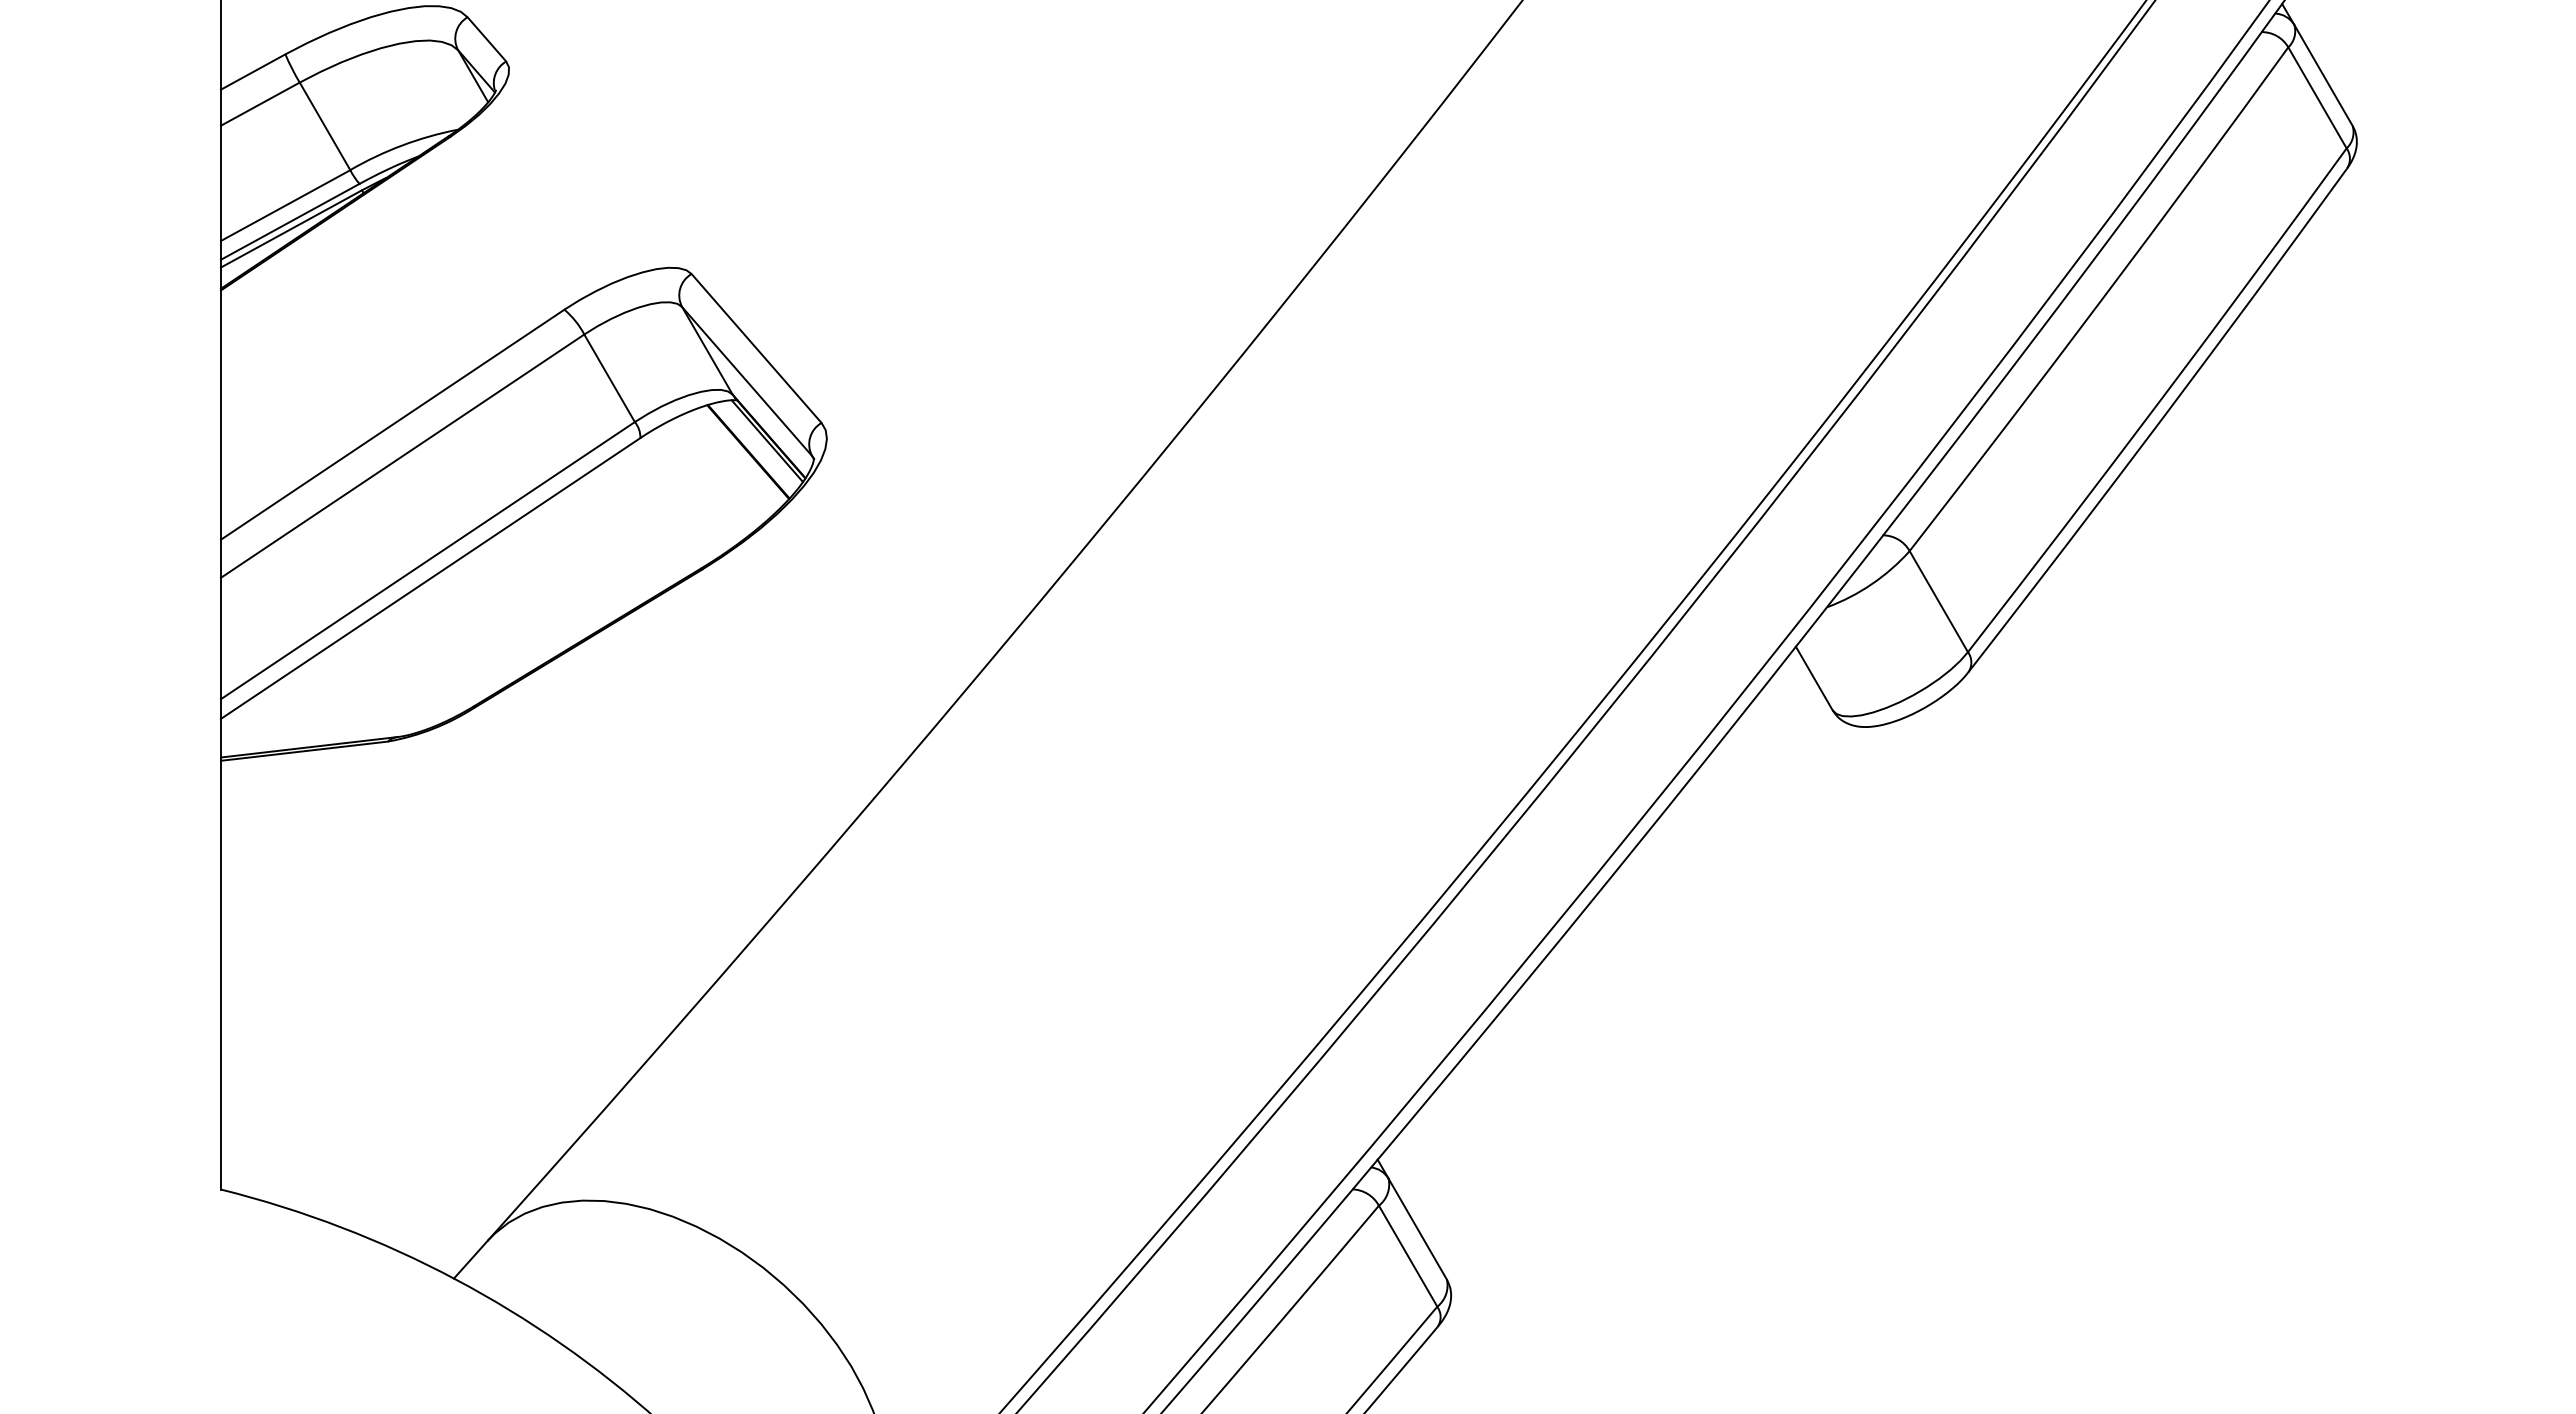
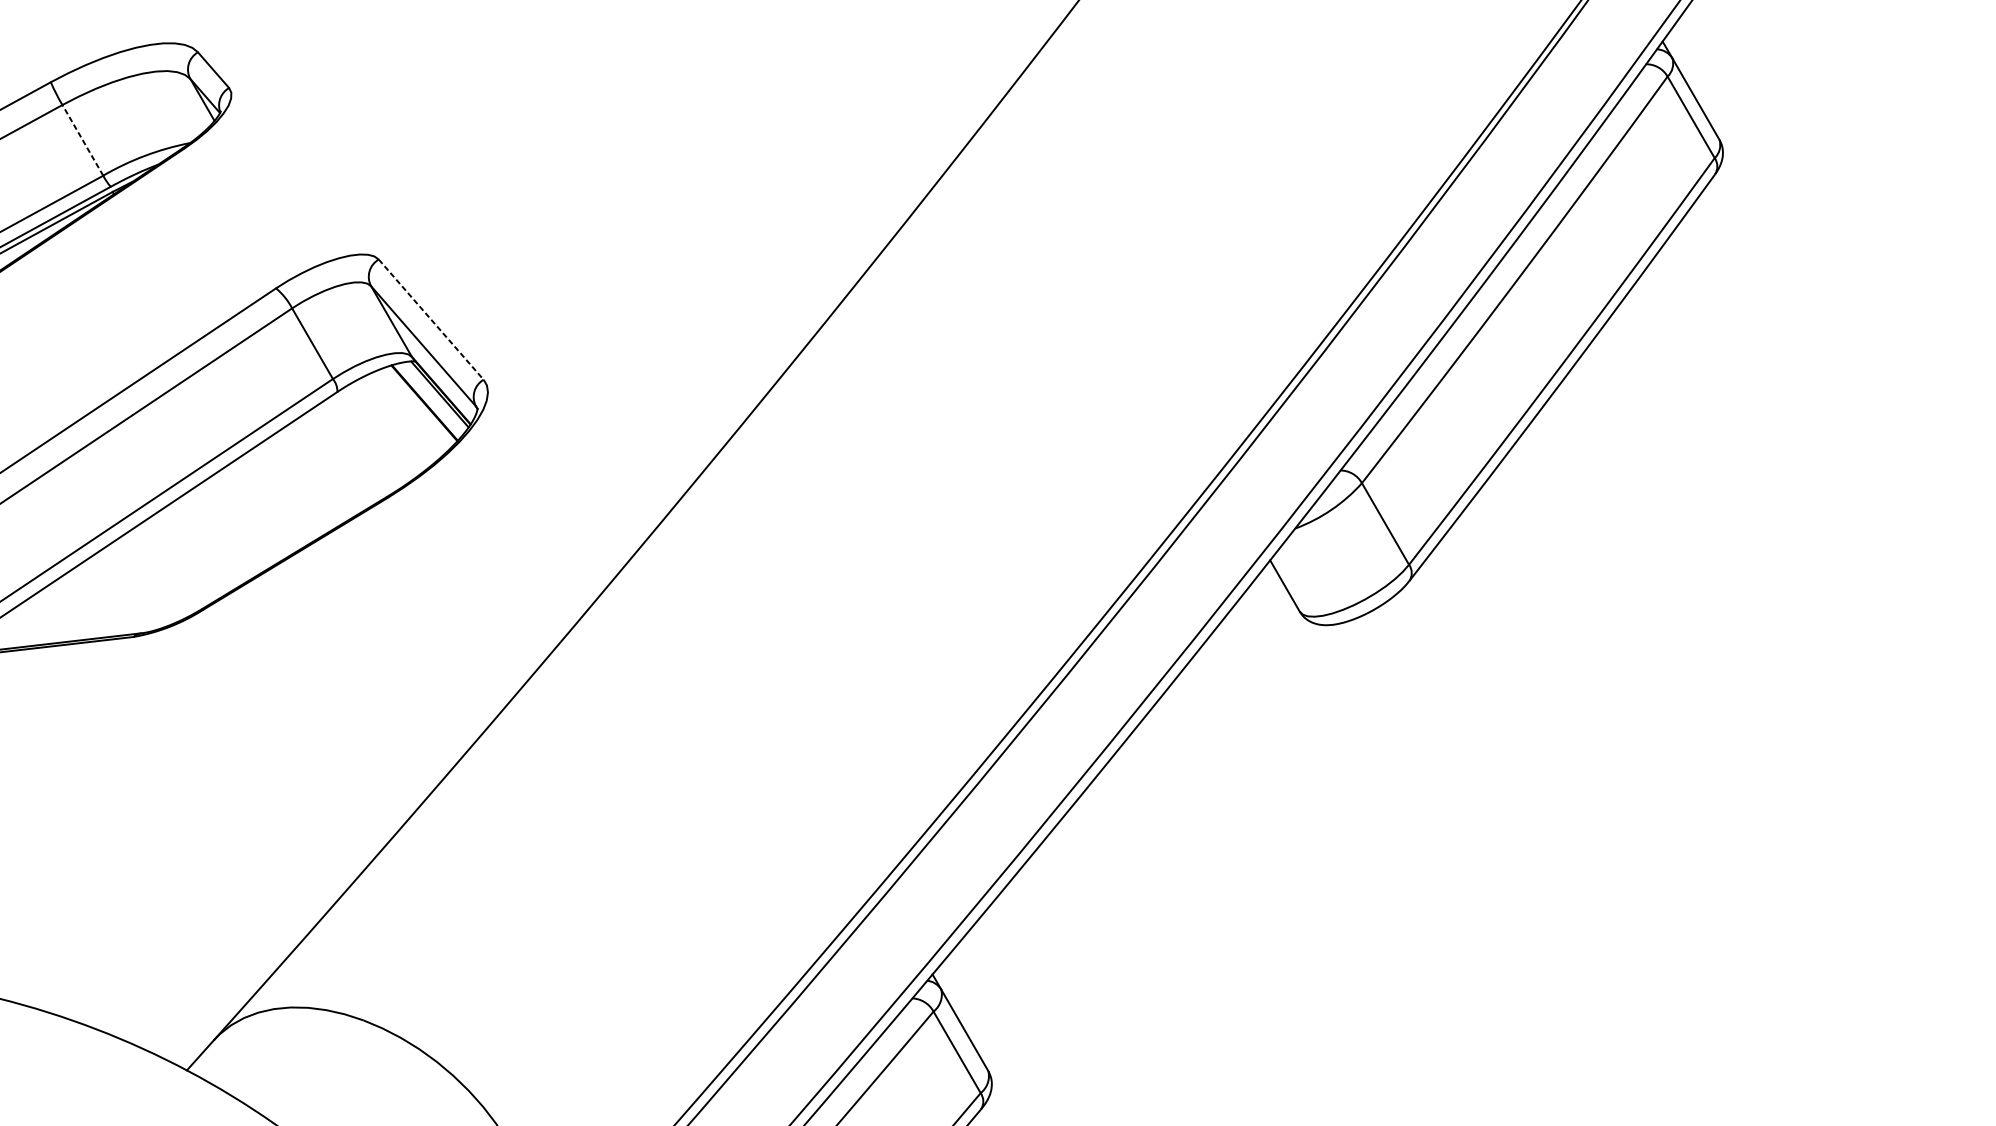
line: (325, 126) -> (83, 140), solid -> dashed
line: (756, 348) -> (431, 319), solid -> dashed

